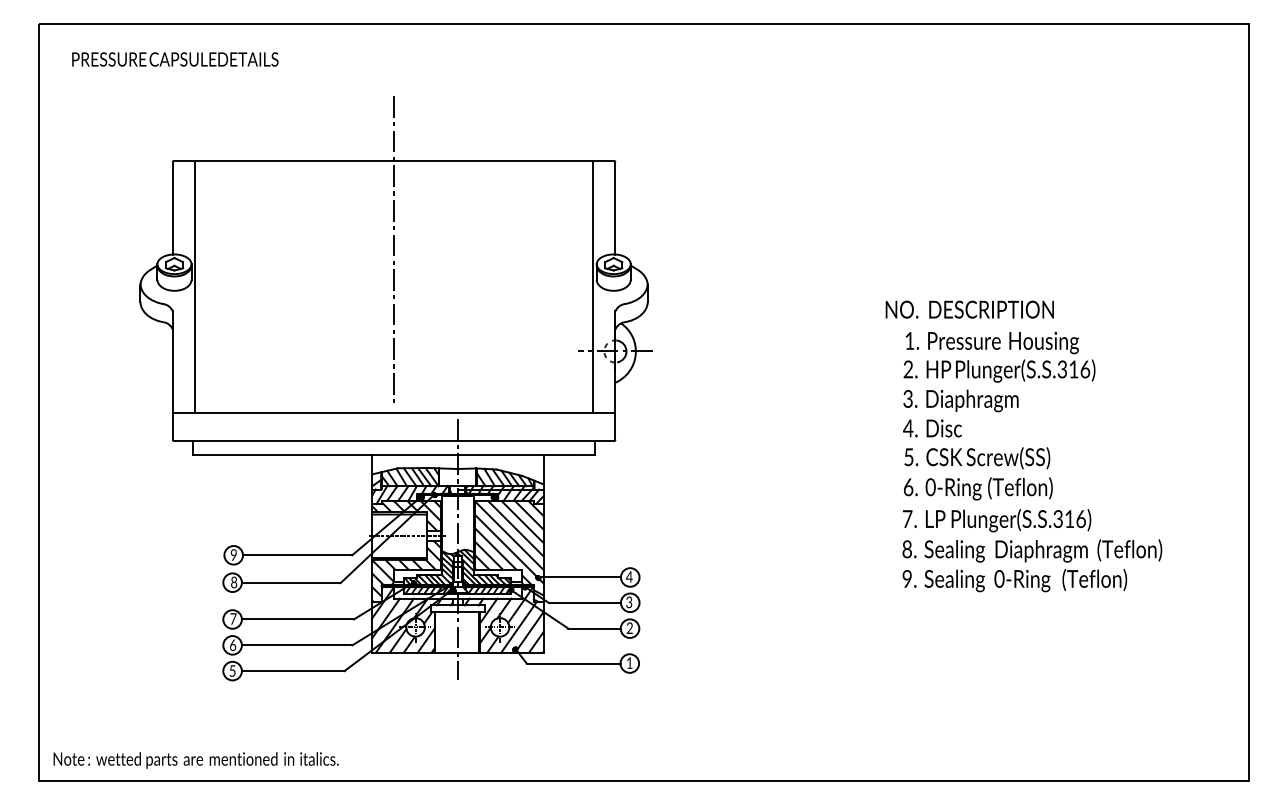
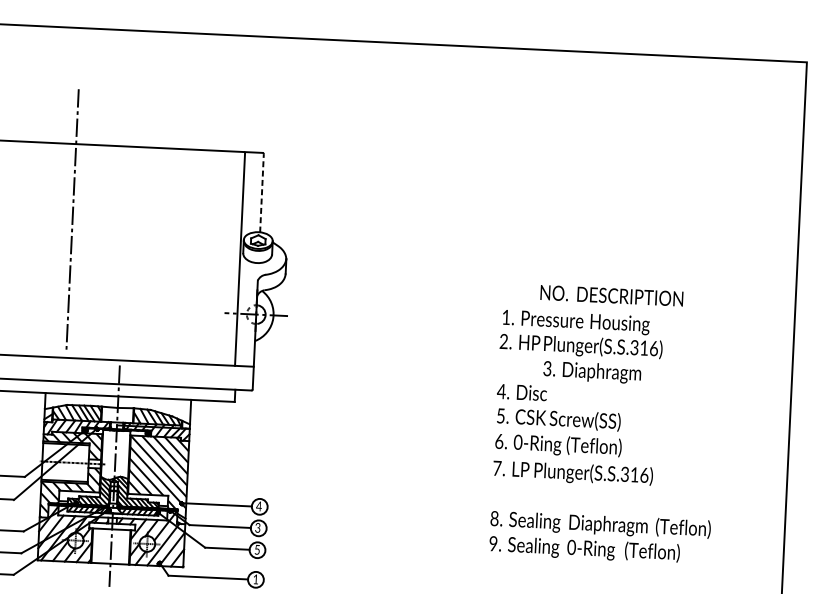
line: (615, 208) -> (262, 193), solid -> dashed
text: (969, 309) -> (611, 295), moved
text: (960, 400) -> (591, 372), moved
text: (1032, 565) -> (600, 537), moved
text: (629, 628) -> (257, 550), 2 -> 5

